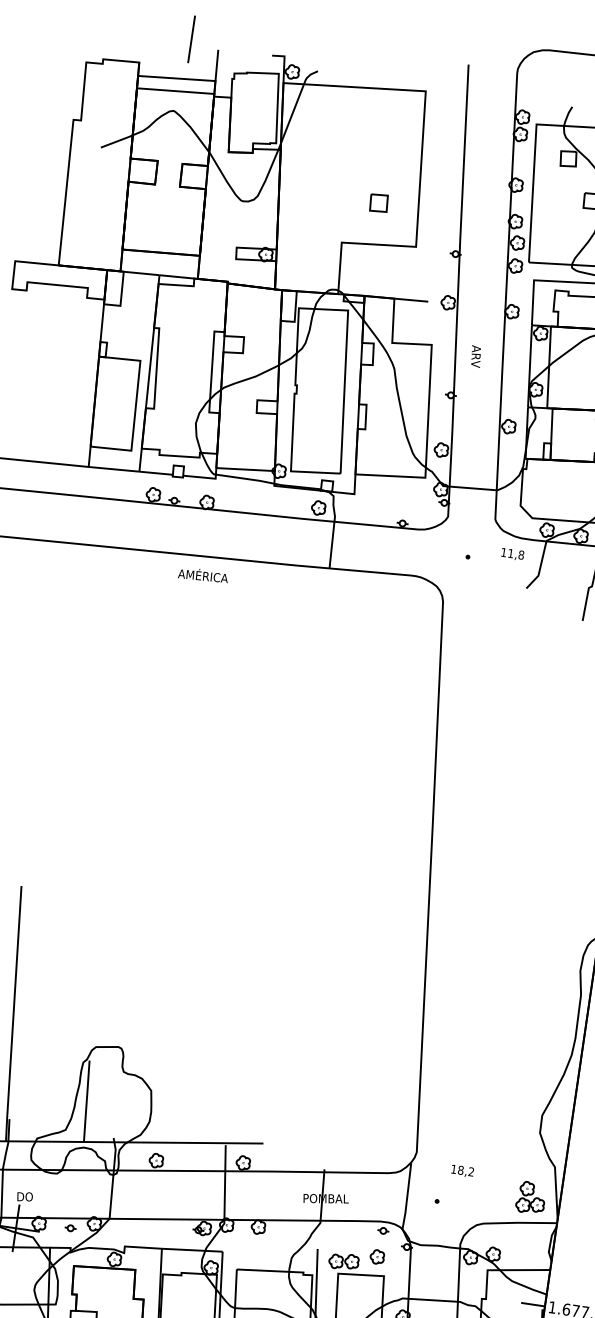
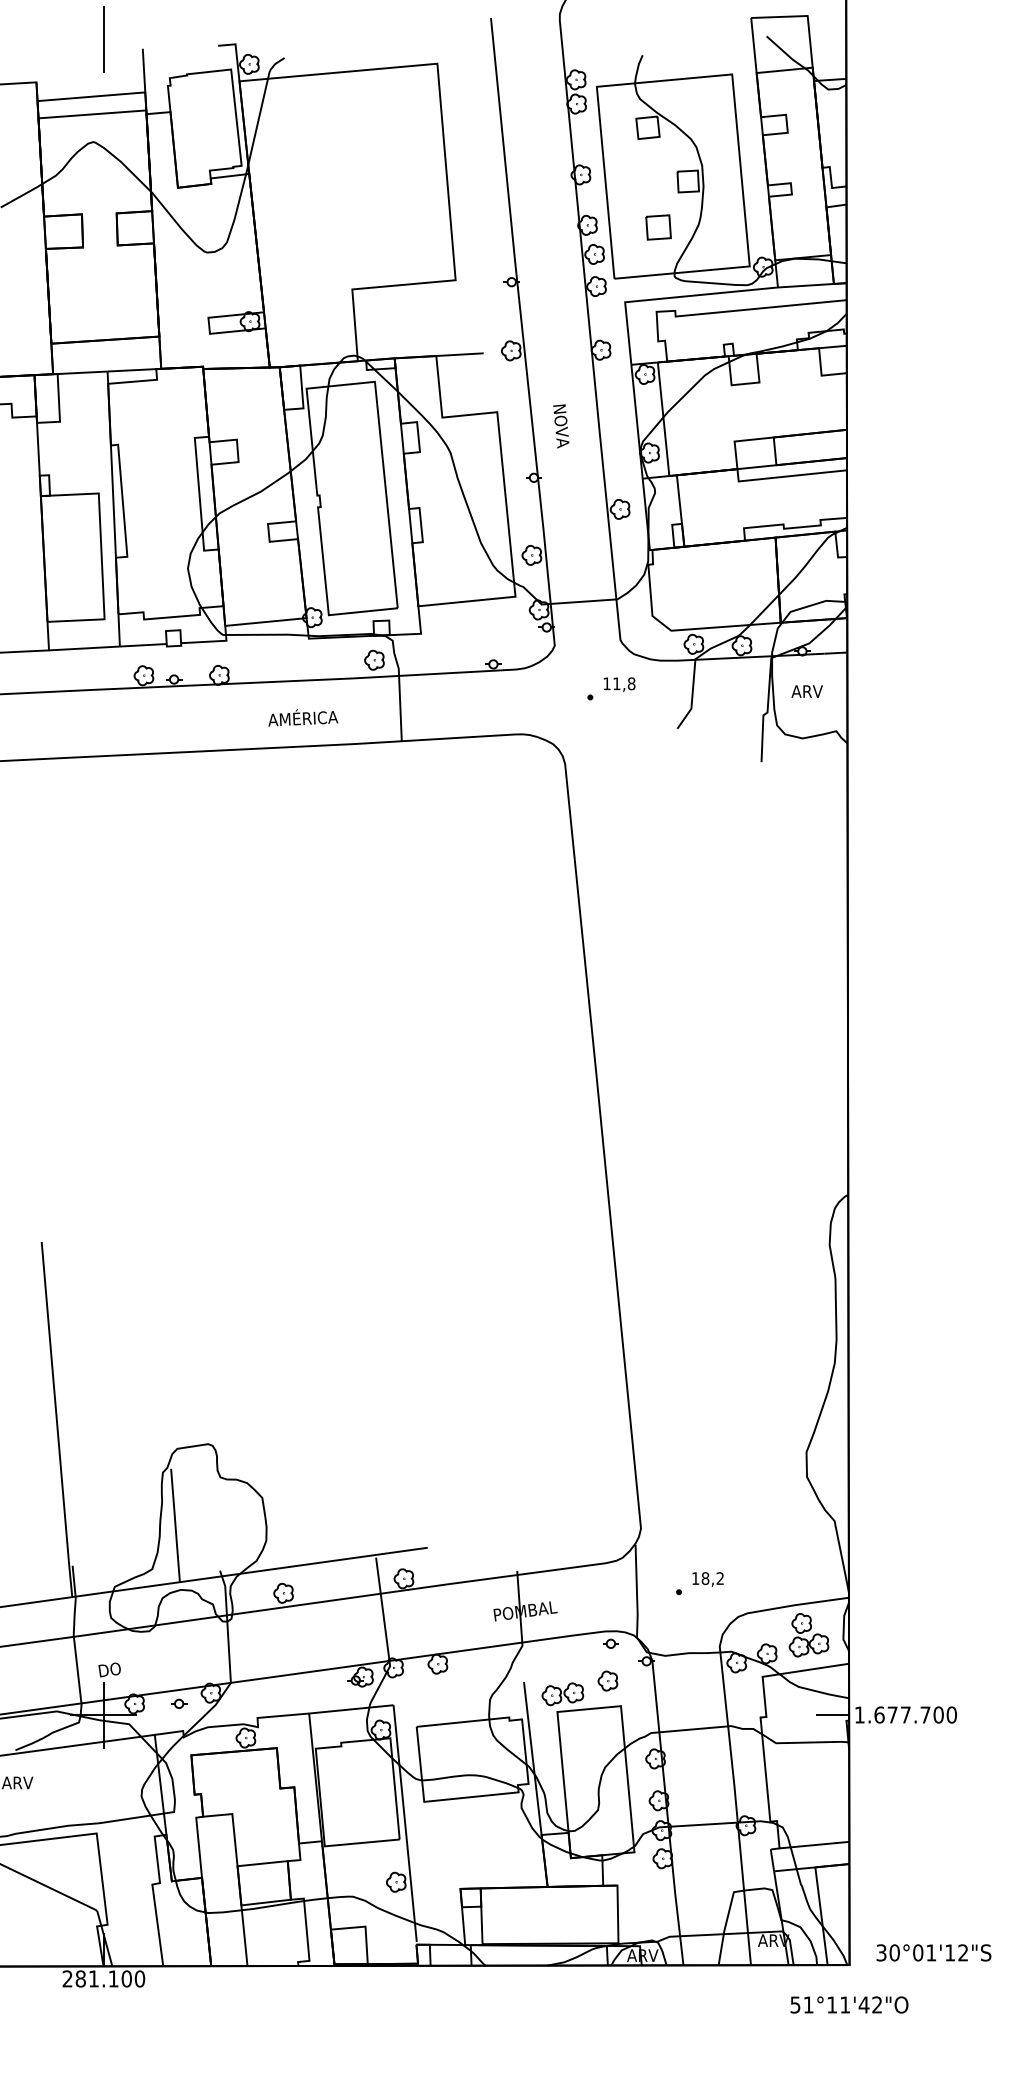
part: (378, 203) -> (658, 227), moved
text: (475, 361) -> (561, 426), ARV -> NOVA
text: (512, 554) -> (619, 684), moved
text: (203, 575) -> (303, 717), moved
text: (462, 1171) -> (707, 1579), moved
part: (530, 1198) -> (808, 1635), moved

